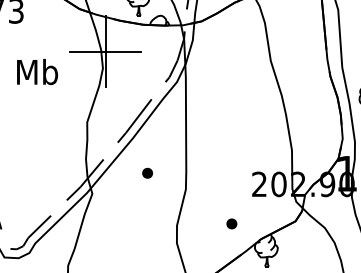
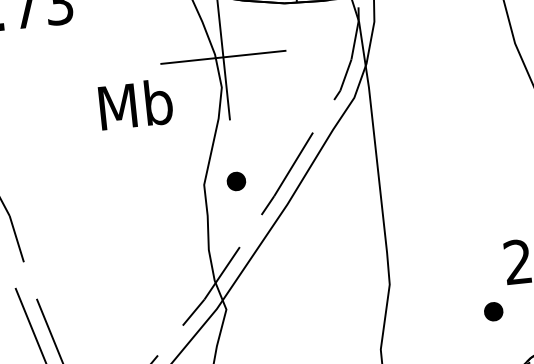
text: (37, 72) -> (135, 105), moved
part: (147, 172) -> (236, 180), moved
part: (231, 223) -> (492, 311), moved

